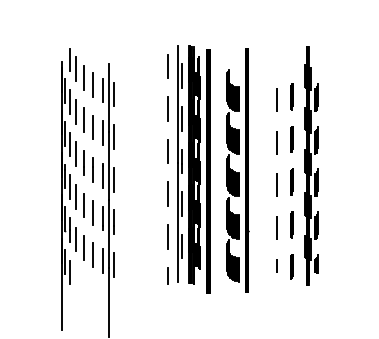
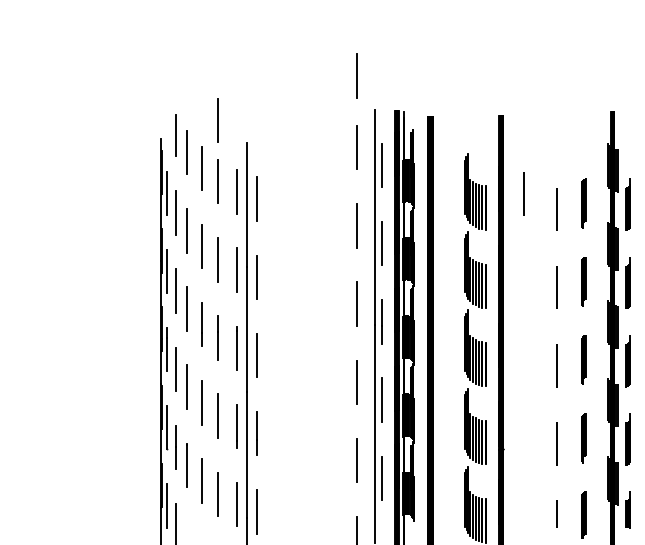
line: (167, 27) -> (355, 76), added
line: (92, 51) -> (217, 120), added
line: (258, 91) -> (522, 193), added

